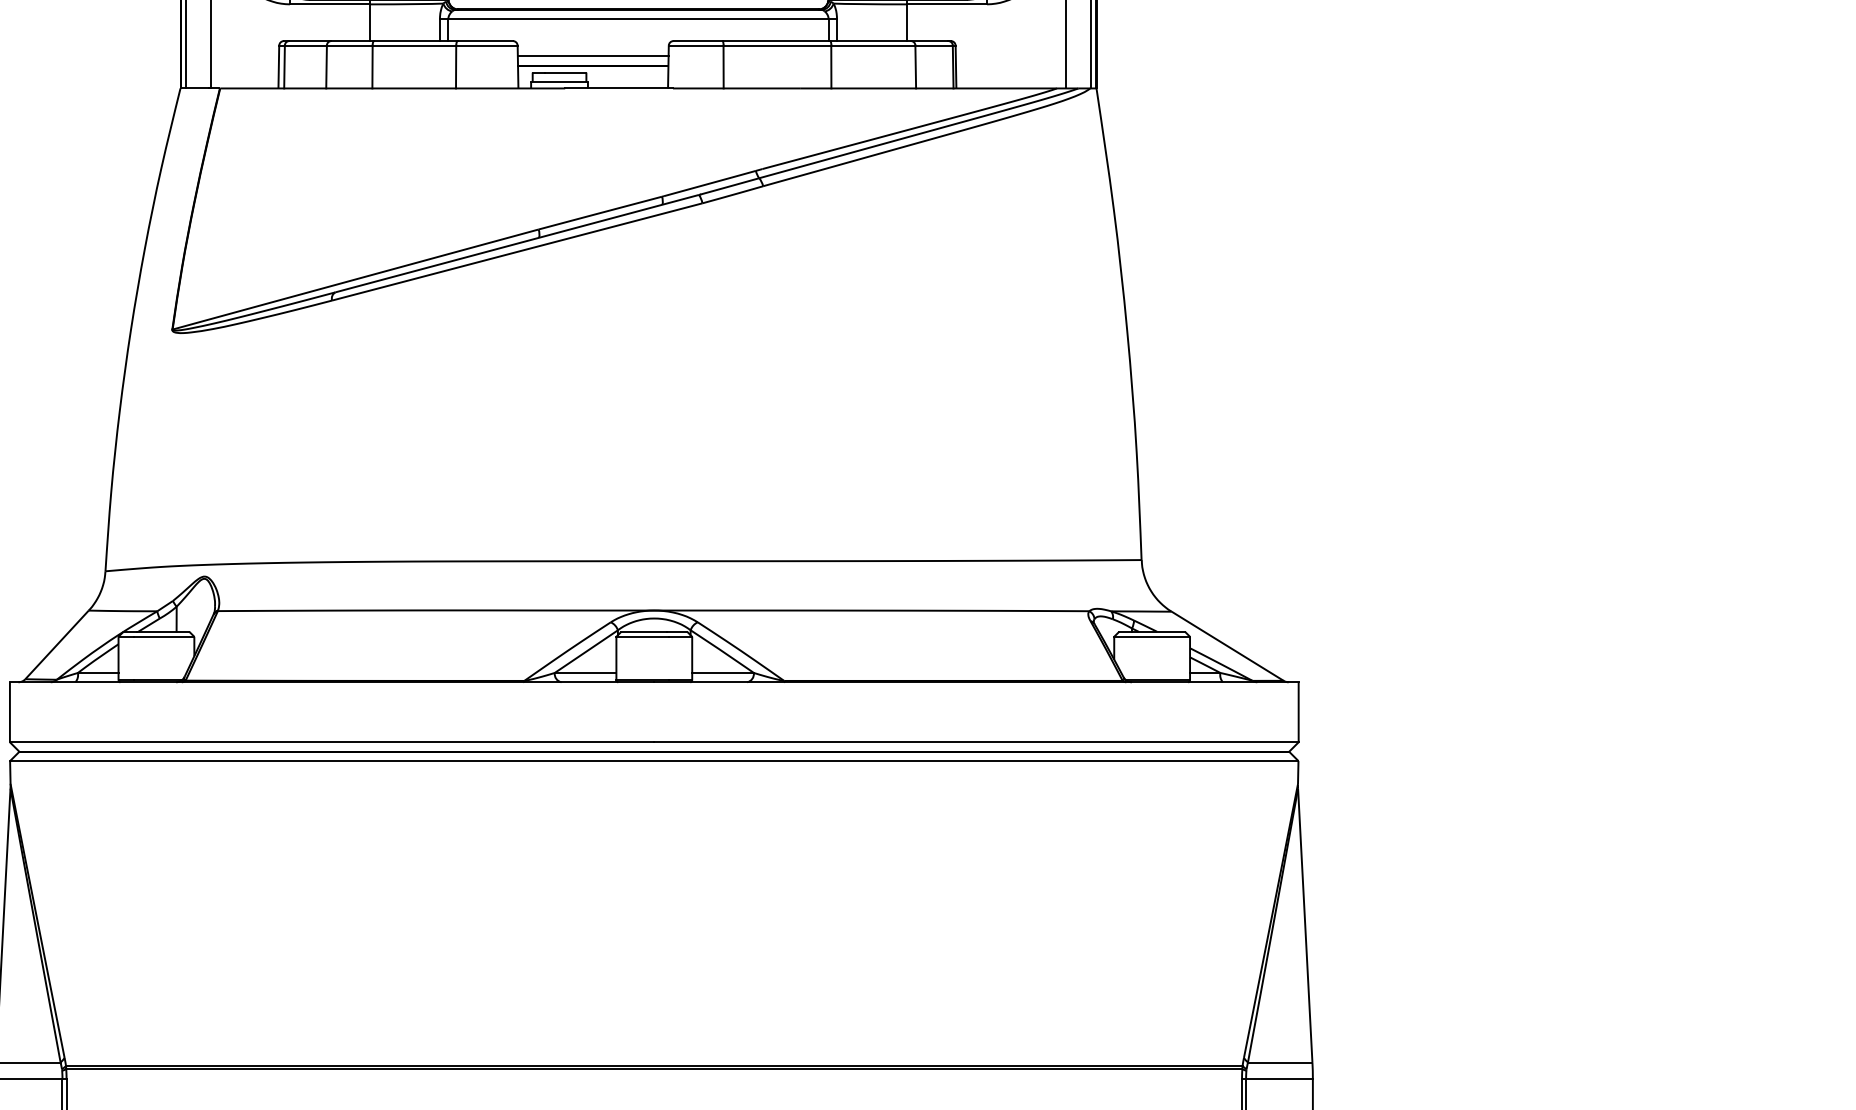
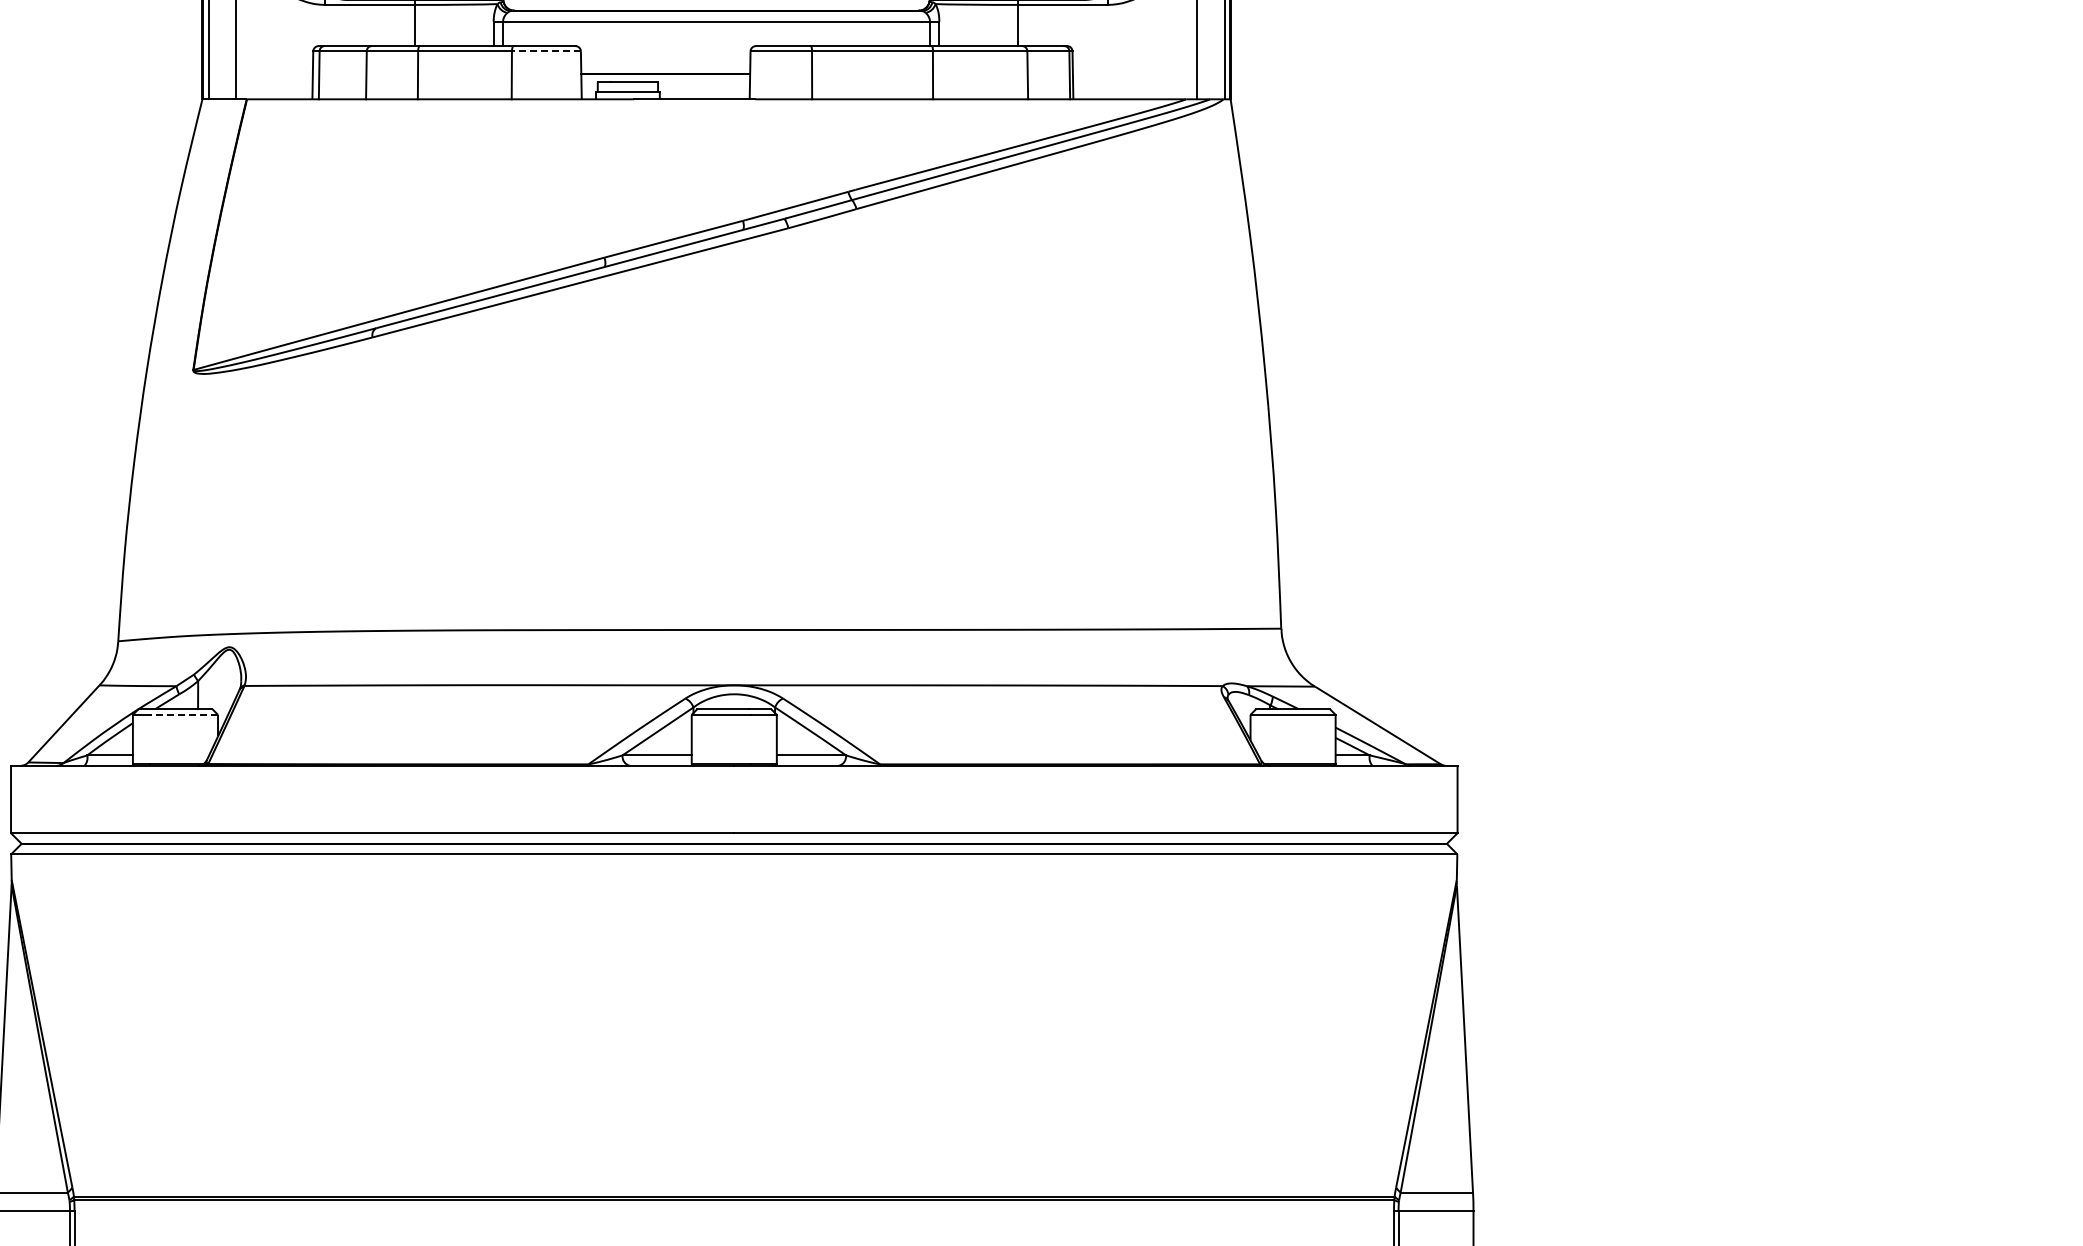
line: (486, 45) -> (545, 51), solid -> dashed
line: (593, 56) -> (665, 63), removed
line: (163, 636) -> (183, 714), solid -> dashed

